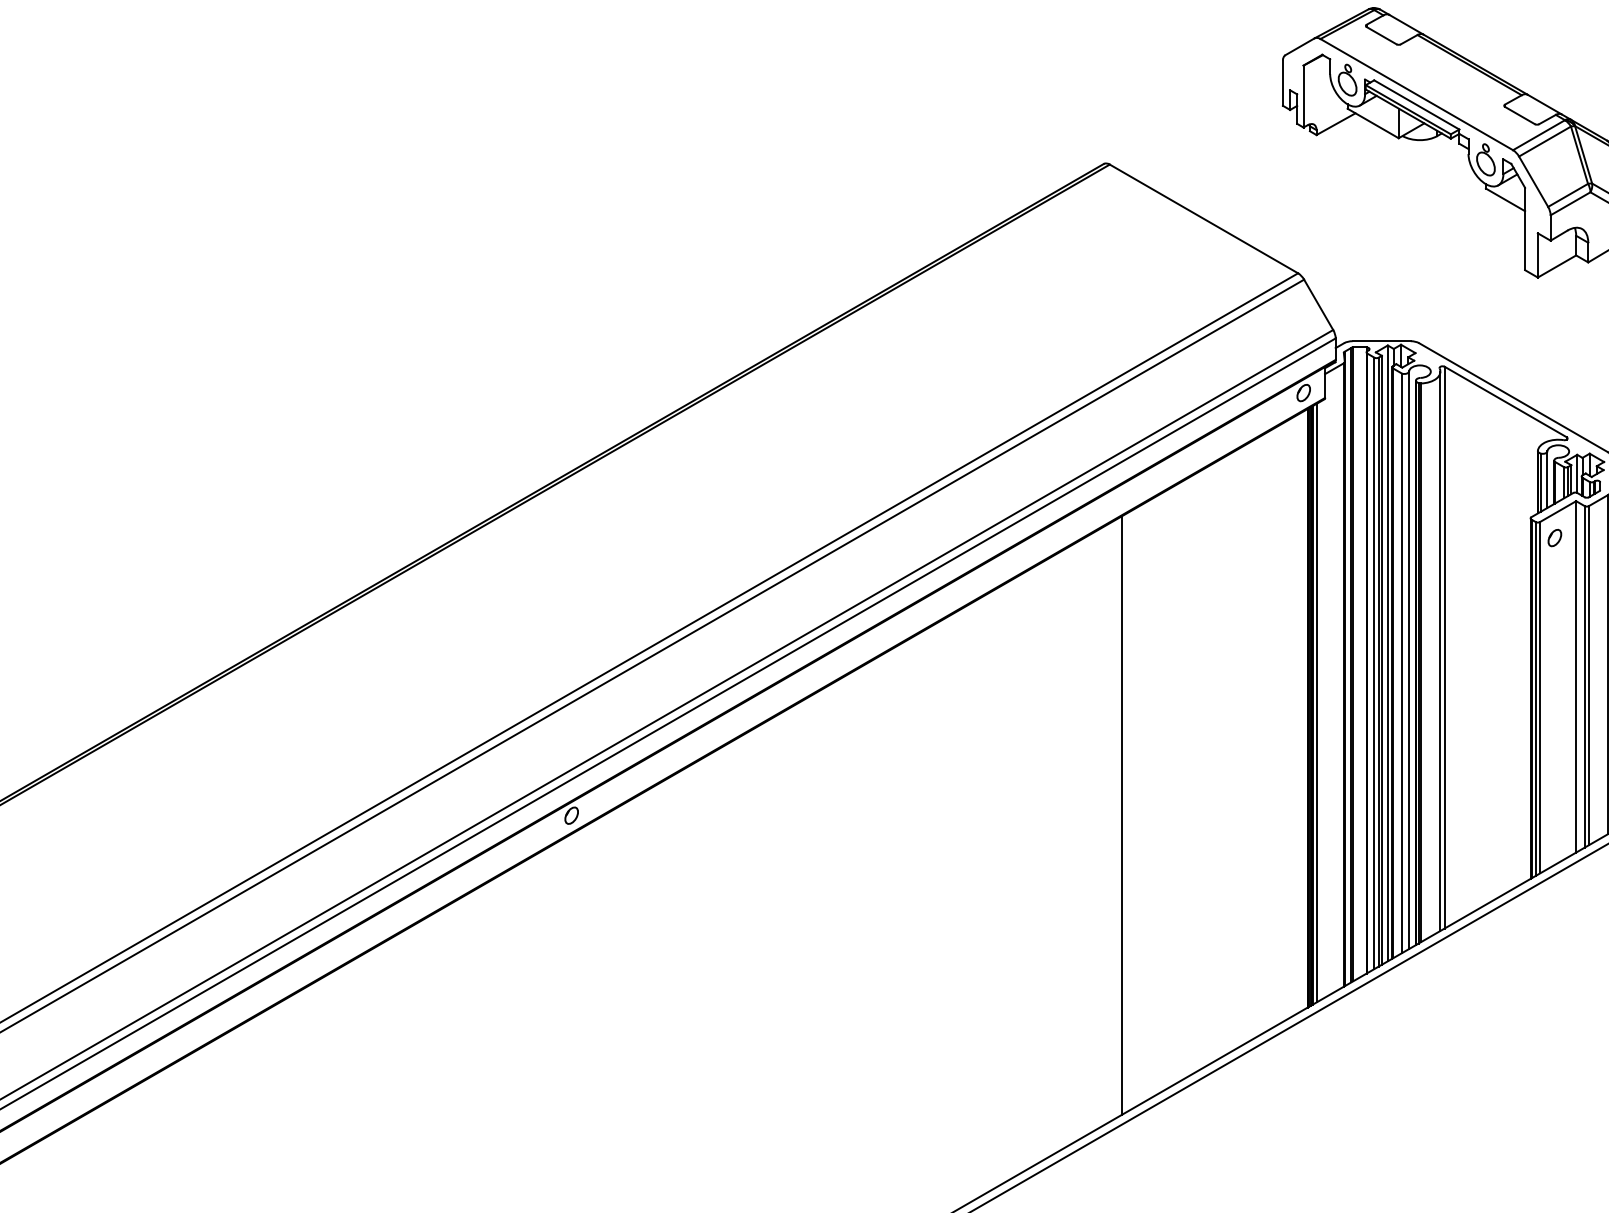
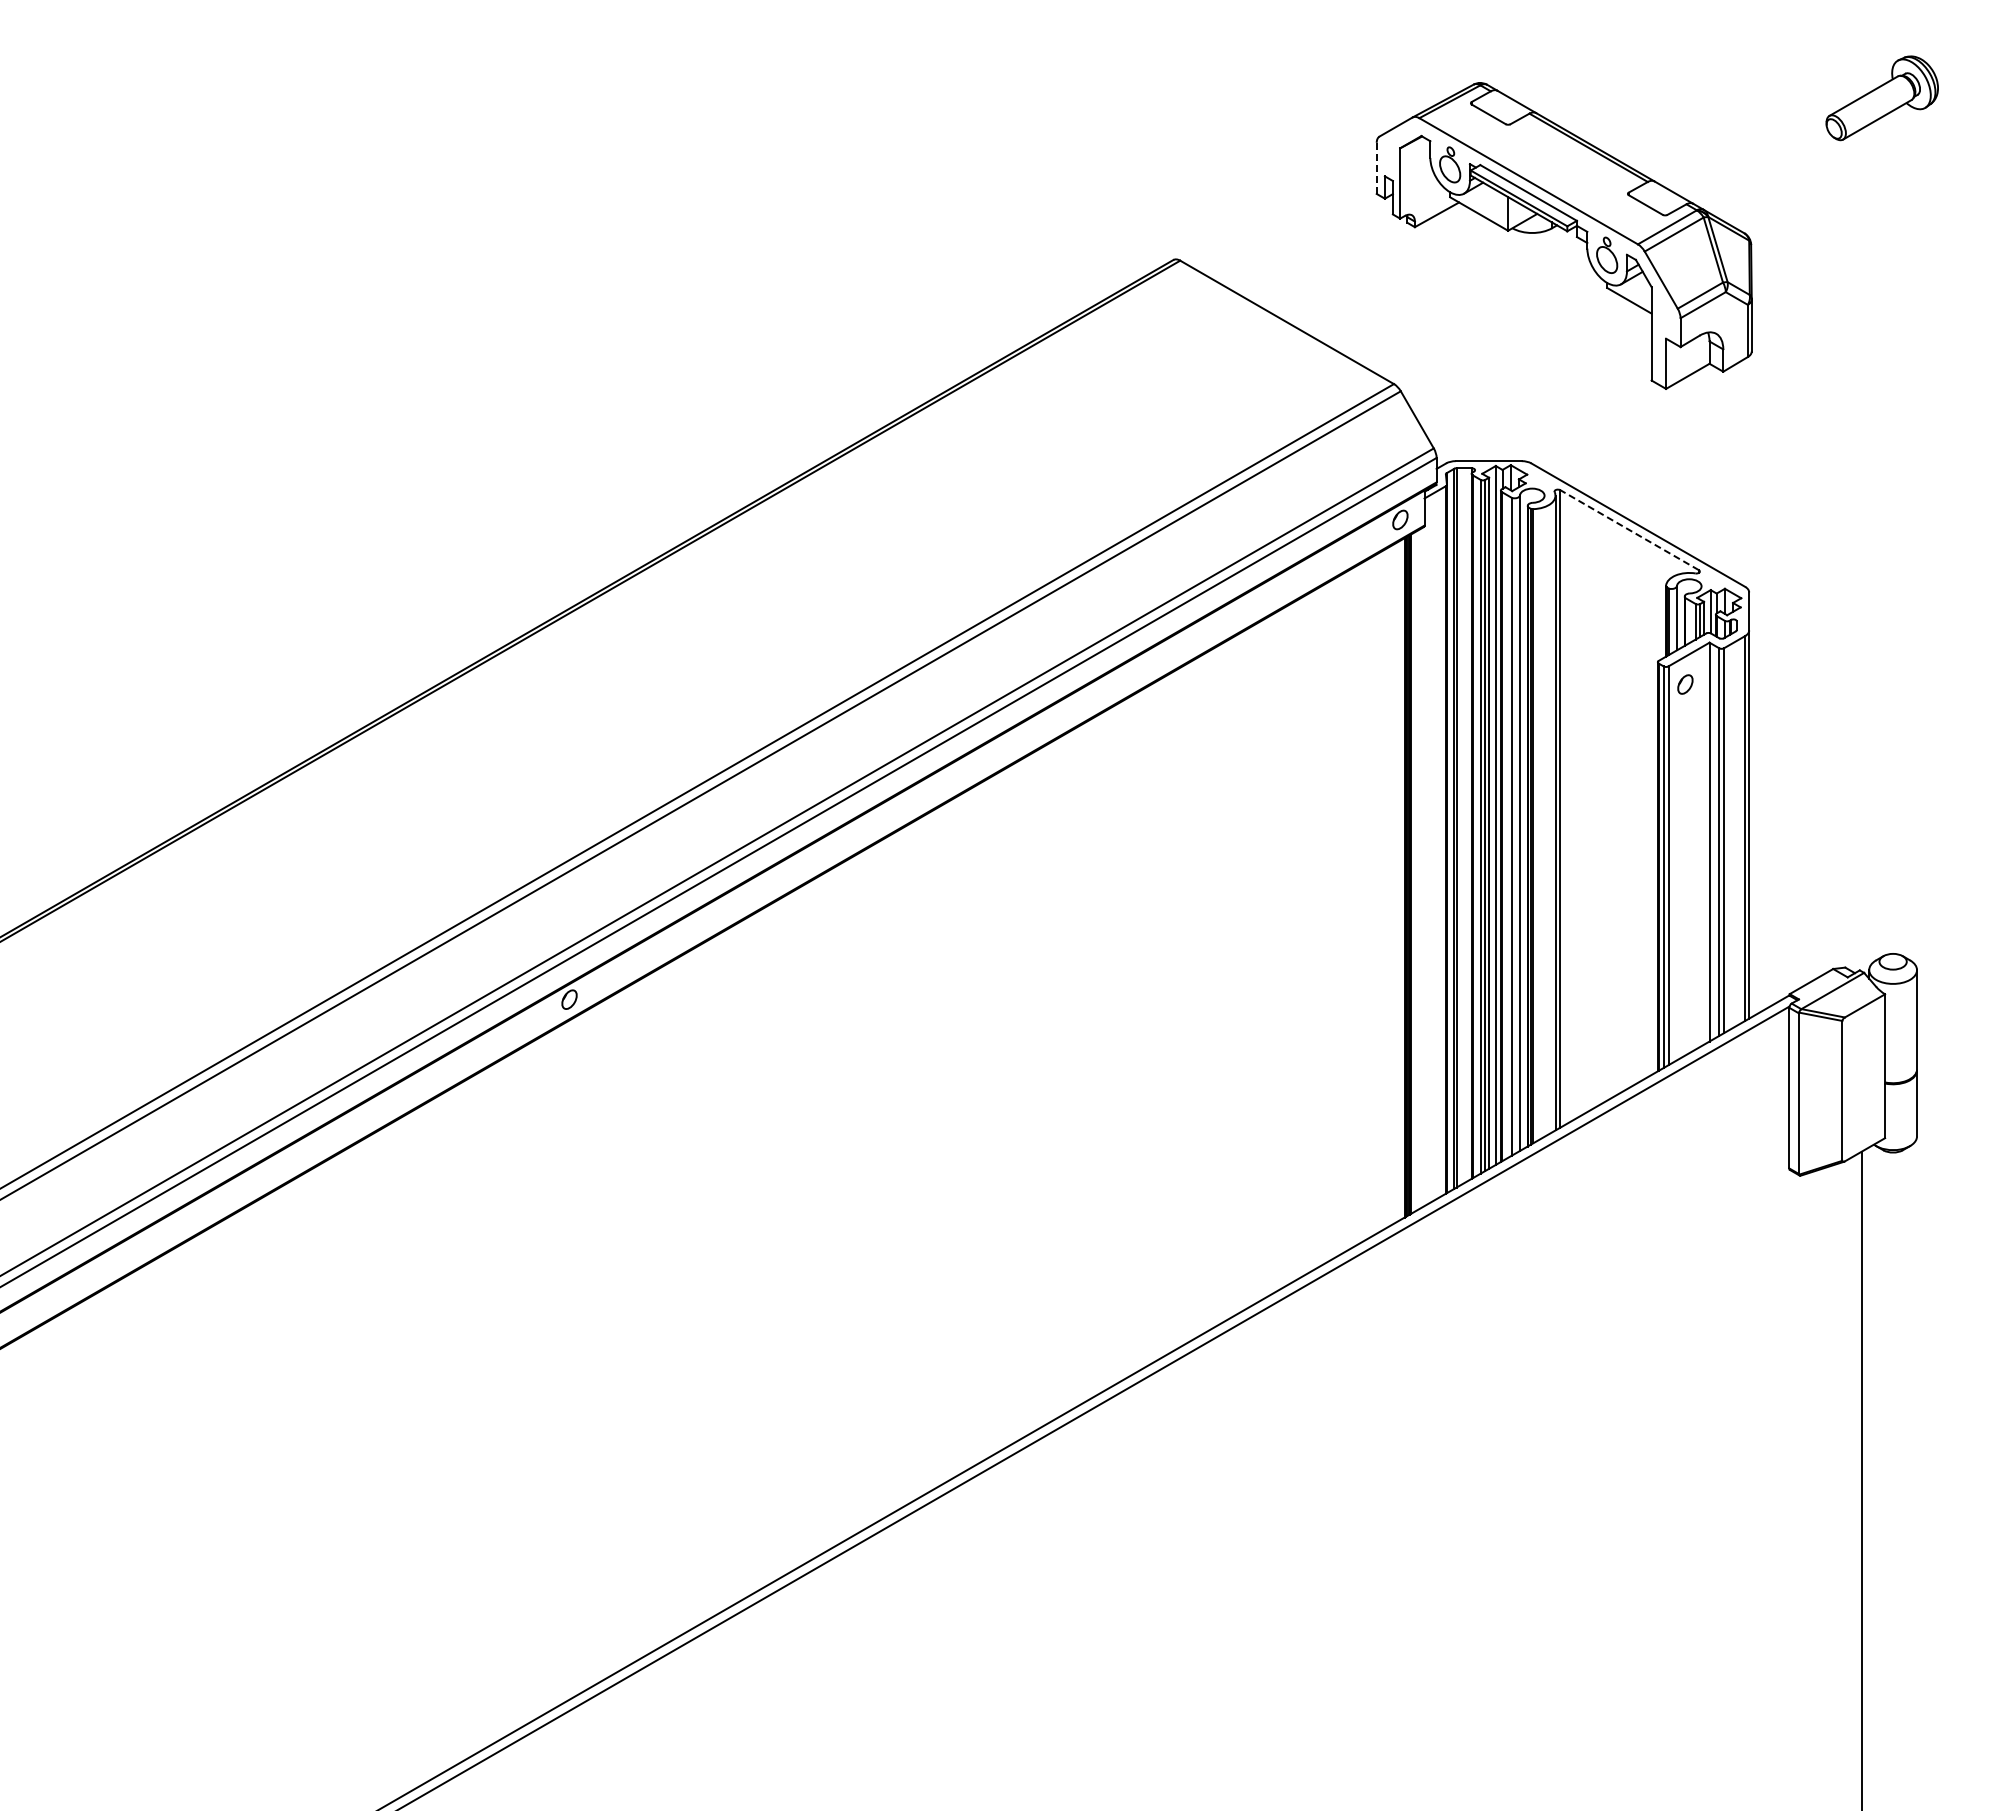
line: (1282, 83) -> (1376, 168), solid -> dashed
line: (1505, 402) -> (1629, 530), solid -> dashed
line: (1317, 702) -> (1415, 871), removed
line: (1122, 814) -> (1194, 998), removed

